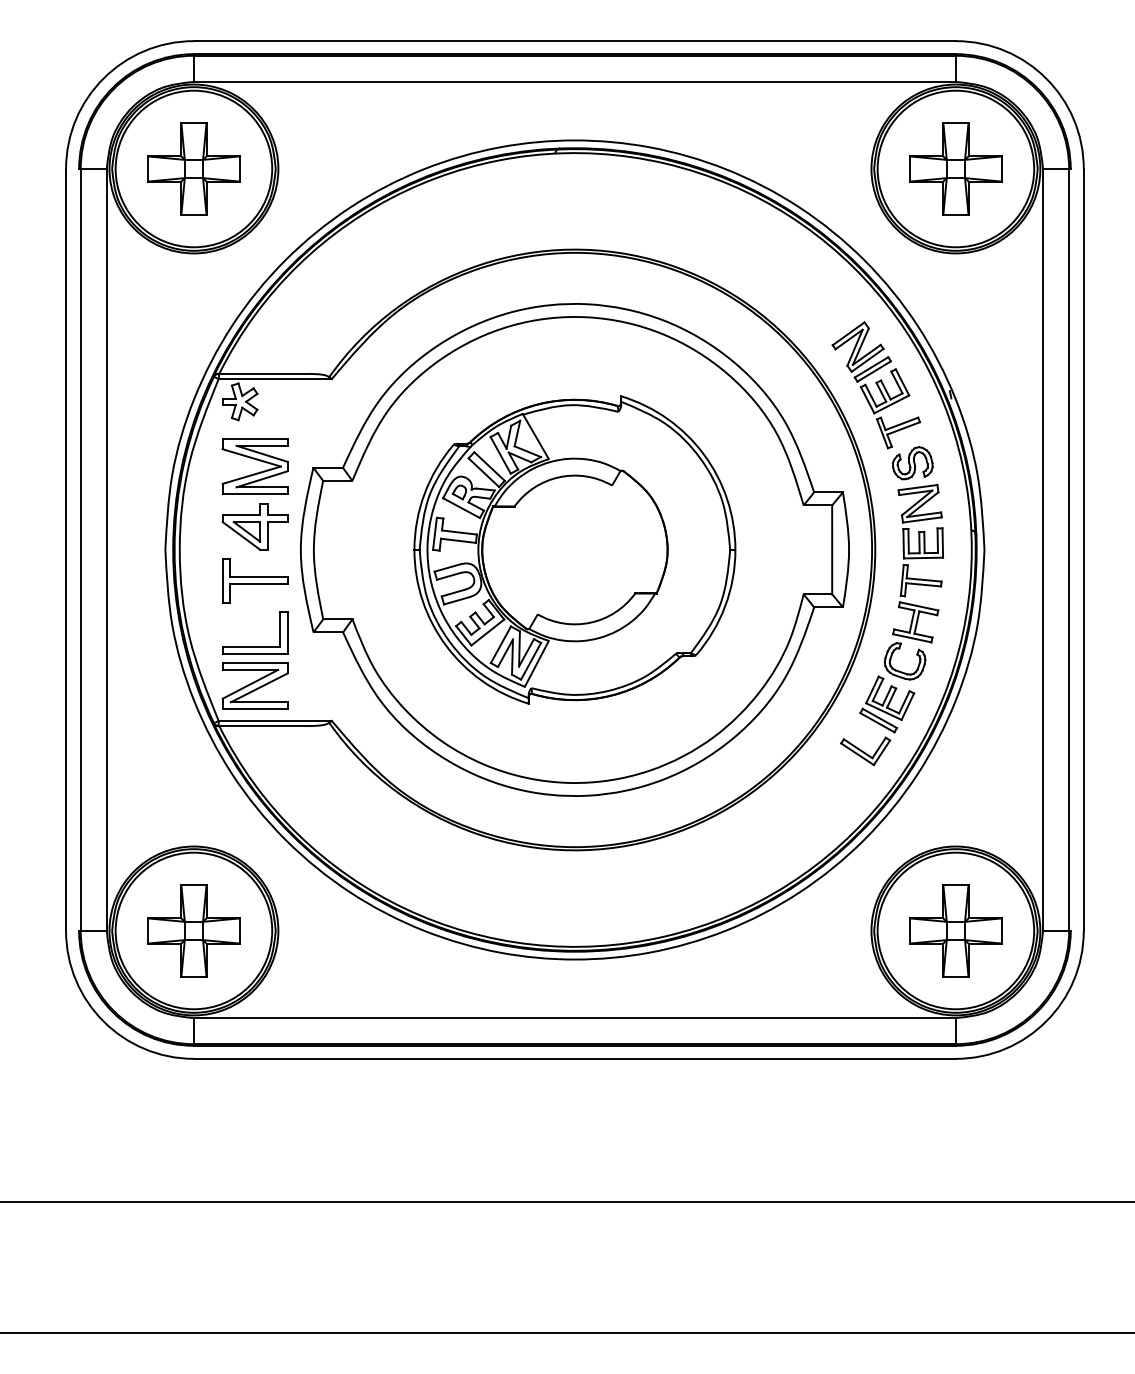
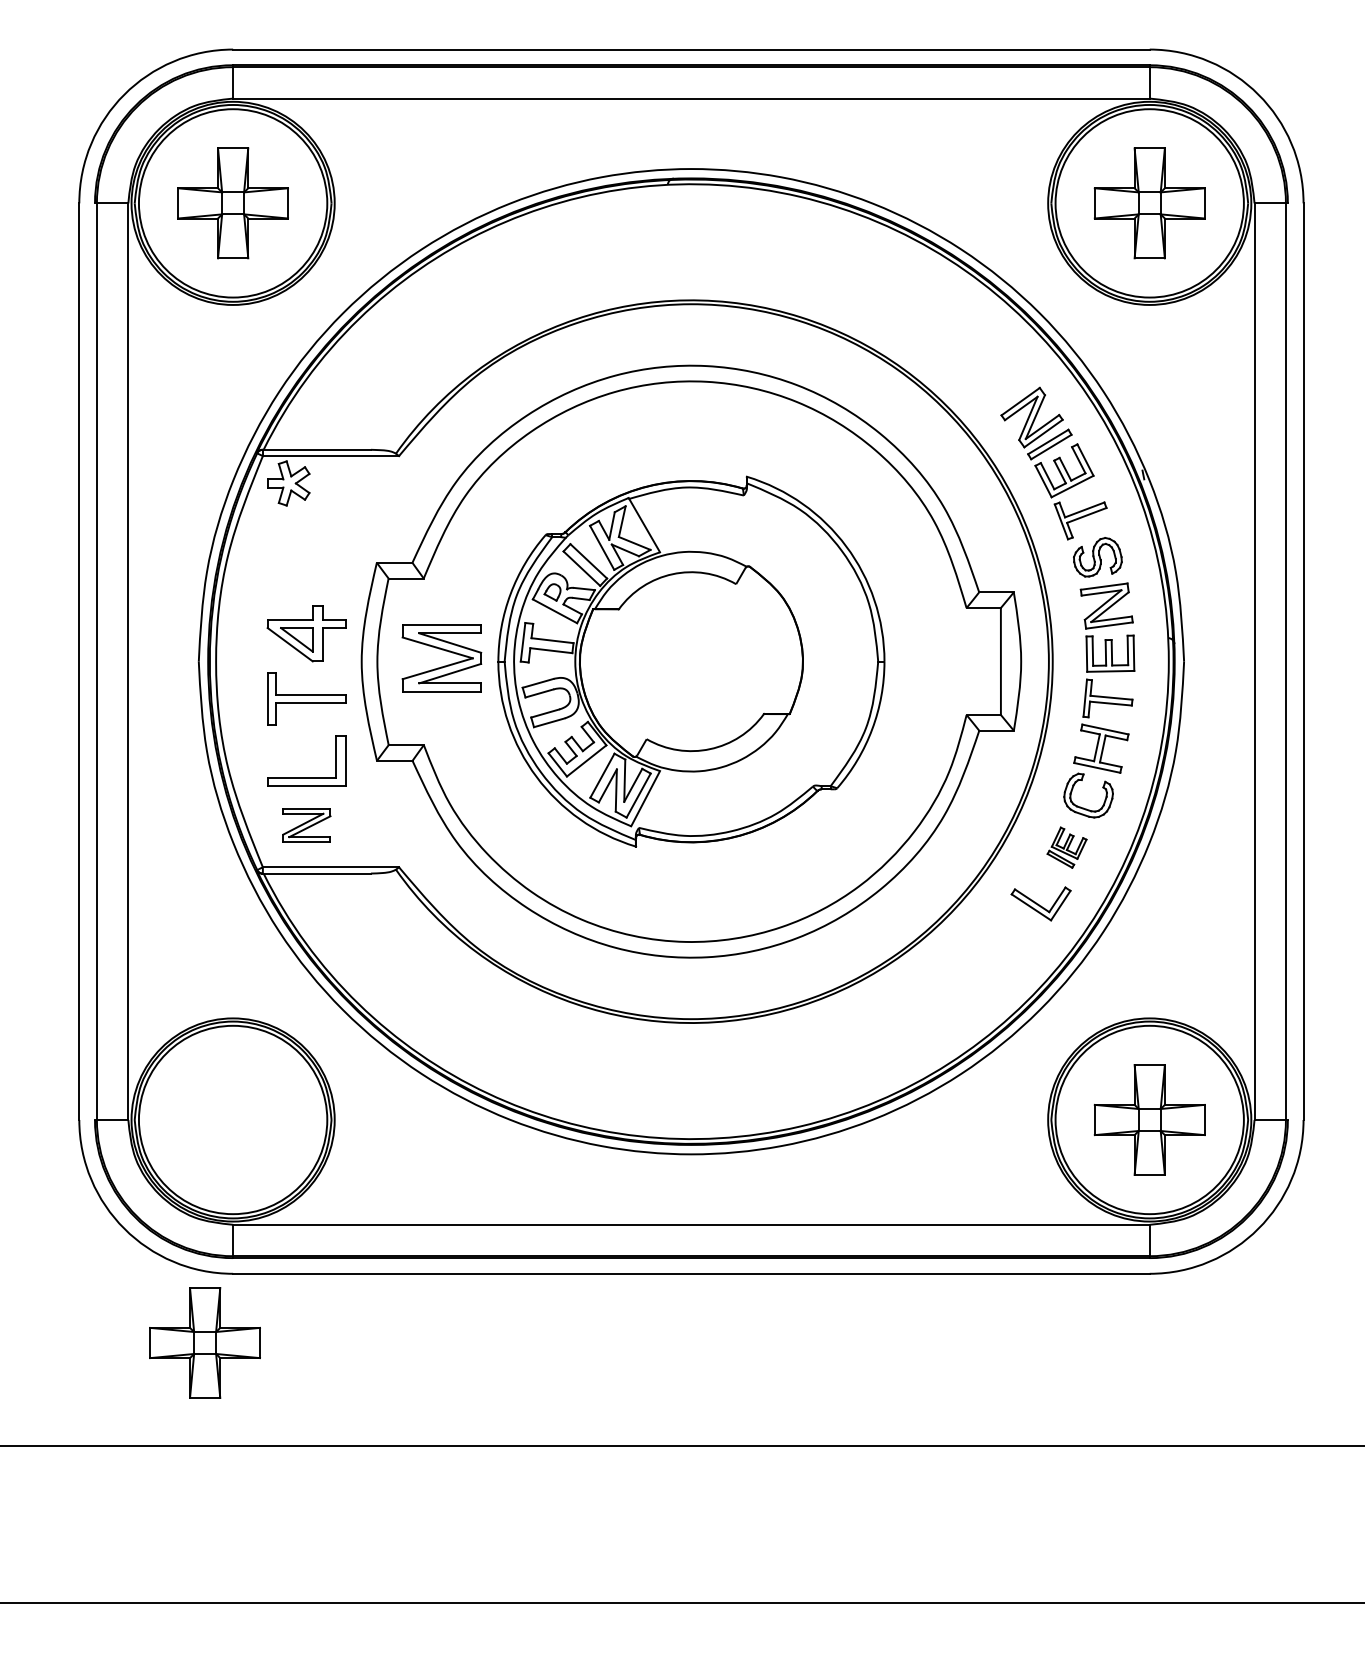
part: (257, 472) -> (444, 665), moved
part: (254, 686) -> (306, 825), size x0.6
part: (886, 704) -> (1066, 847), size x0.6
part: (193, 930) -> (204, 1342), moved

